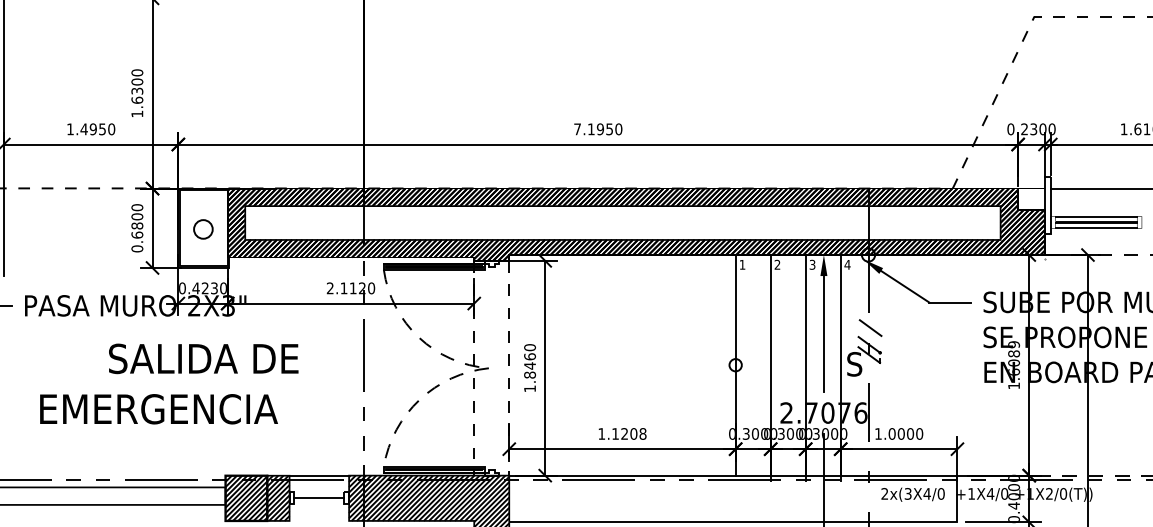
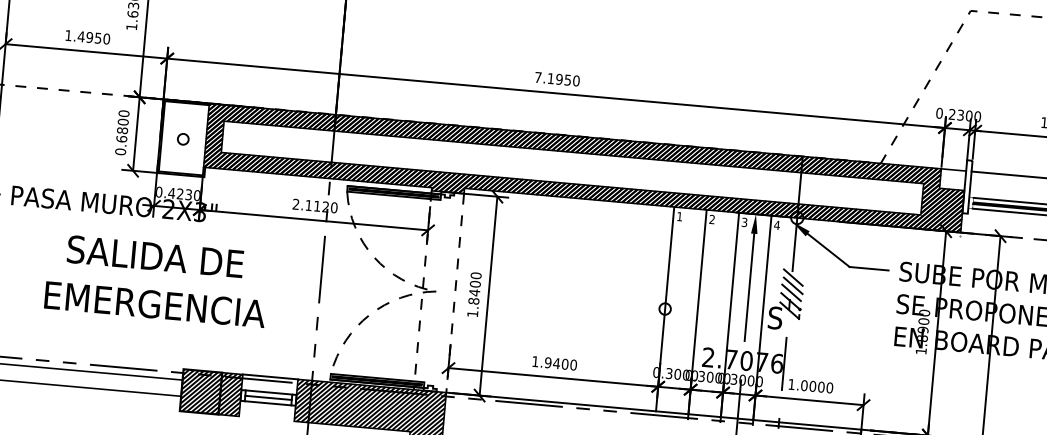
circle: (202, 229) -> (182, 139), size x0.62
line: (869, 319) -> (792, 277), added
line: (869, 335) -> (791, 292), added
text: (529, 356) -> (474, 283), 1.8460 -> 1.8400
text: (203, 358) -> (155, 256), moved
text: (1013, 358) -> (923, 325), 1.6089 -> 1.8900
text: (158, 409) -> (154, 304), moved
text: (629, 433) -> (561, 363), 1.1208 -> 1.9400
line: (319, 492) -> (269, 392), added
line: (319, 504) -> (268, 403), added

